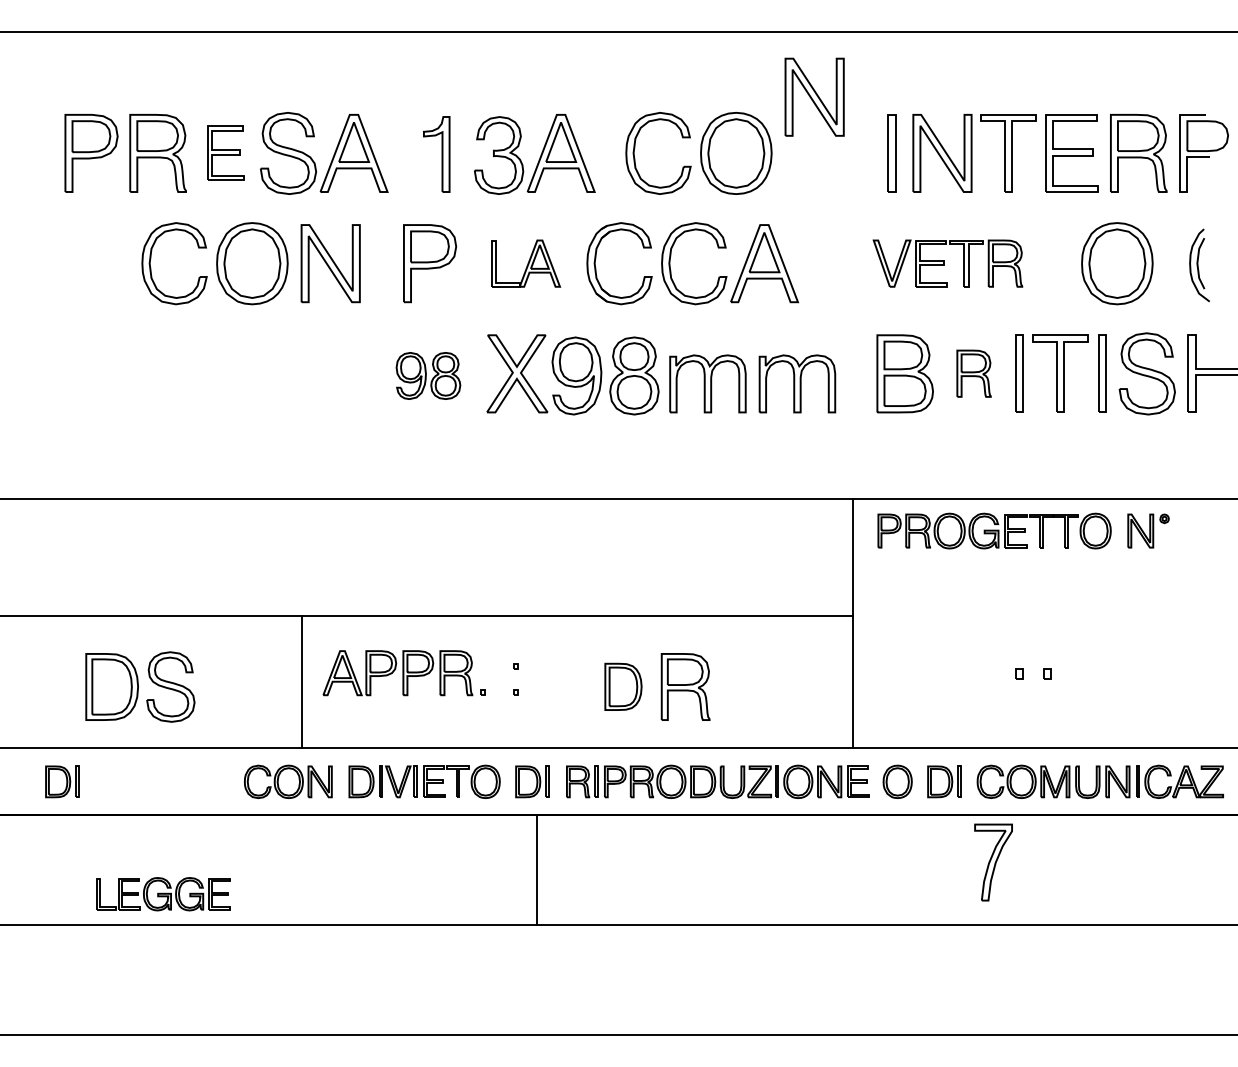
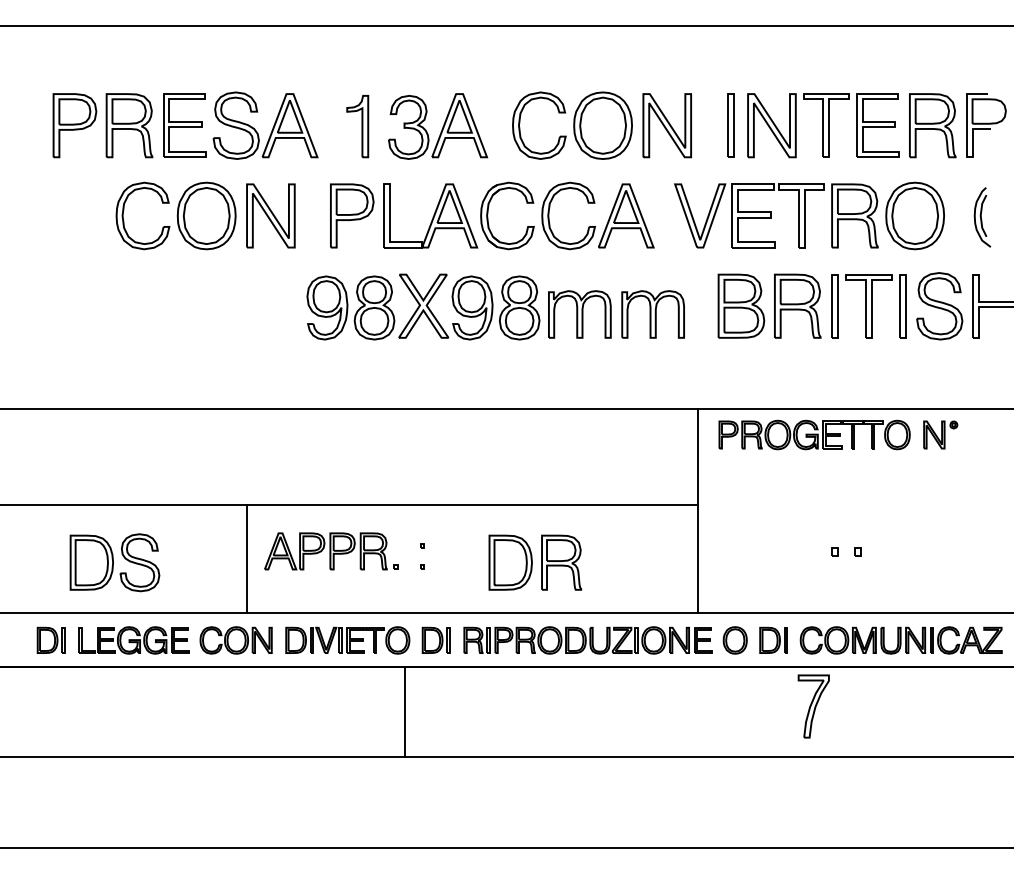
part: (813, 97) -> (666, 125), moved
part: (225, 153) -> (184, 125), size x1.43
part: (525, 263) -> (430, 215), size x1.67
part: (948, 263) -> (776, 215), size x1.67
part: (973, 372) -> (797, 305), size x1.67
part: (427, 375) -> (350, 307), size x1.67
part: (623, 686) -> (510, 562), size x1.43
line: (537, 869) -> (405, 712), moved
part: (162, 894) -> (133, 640), moved

